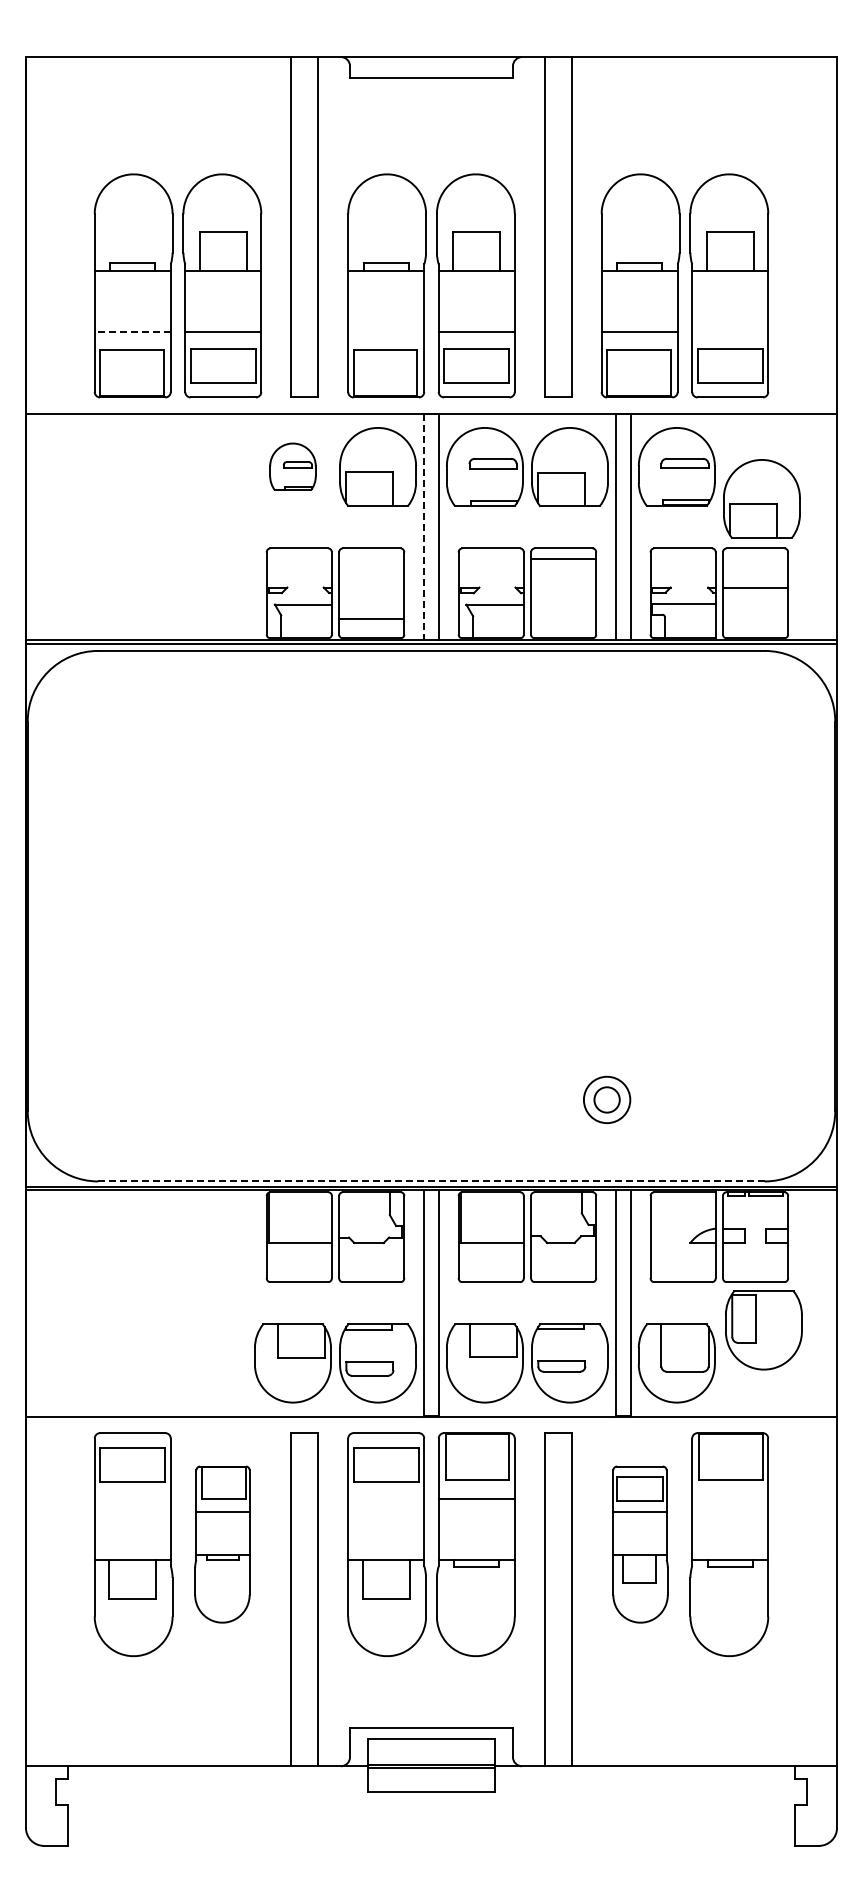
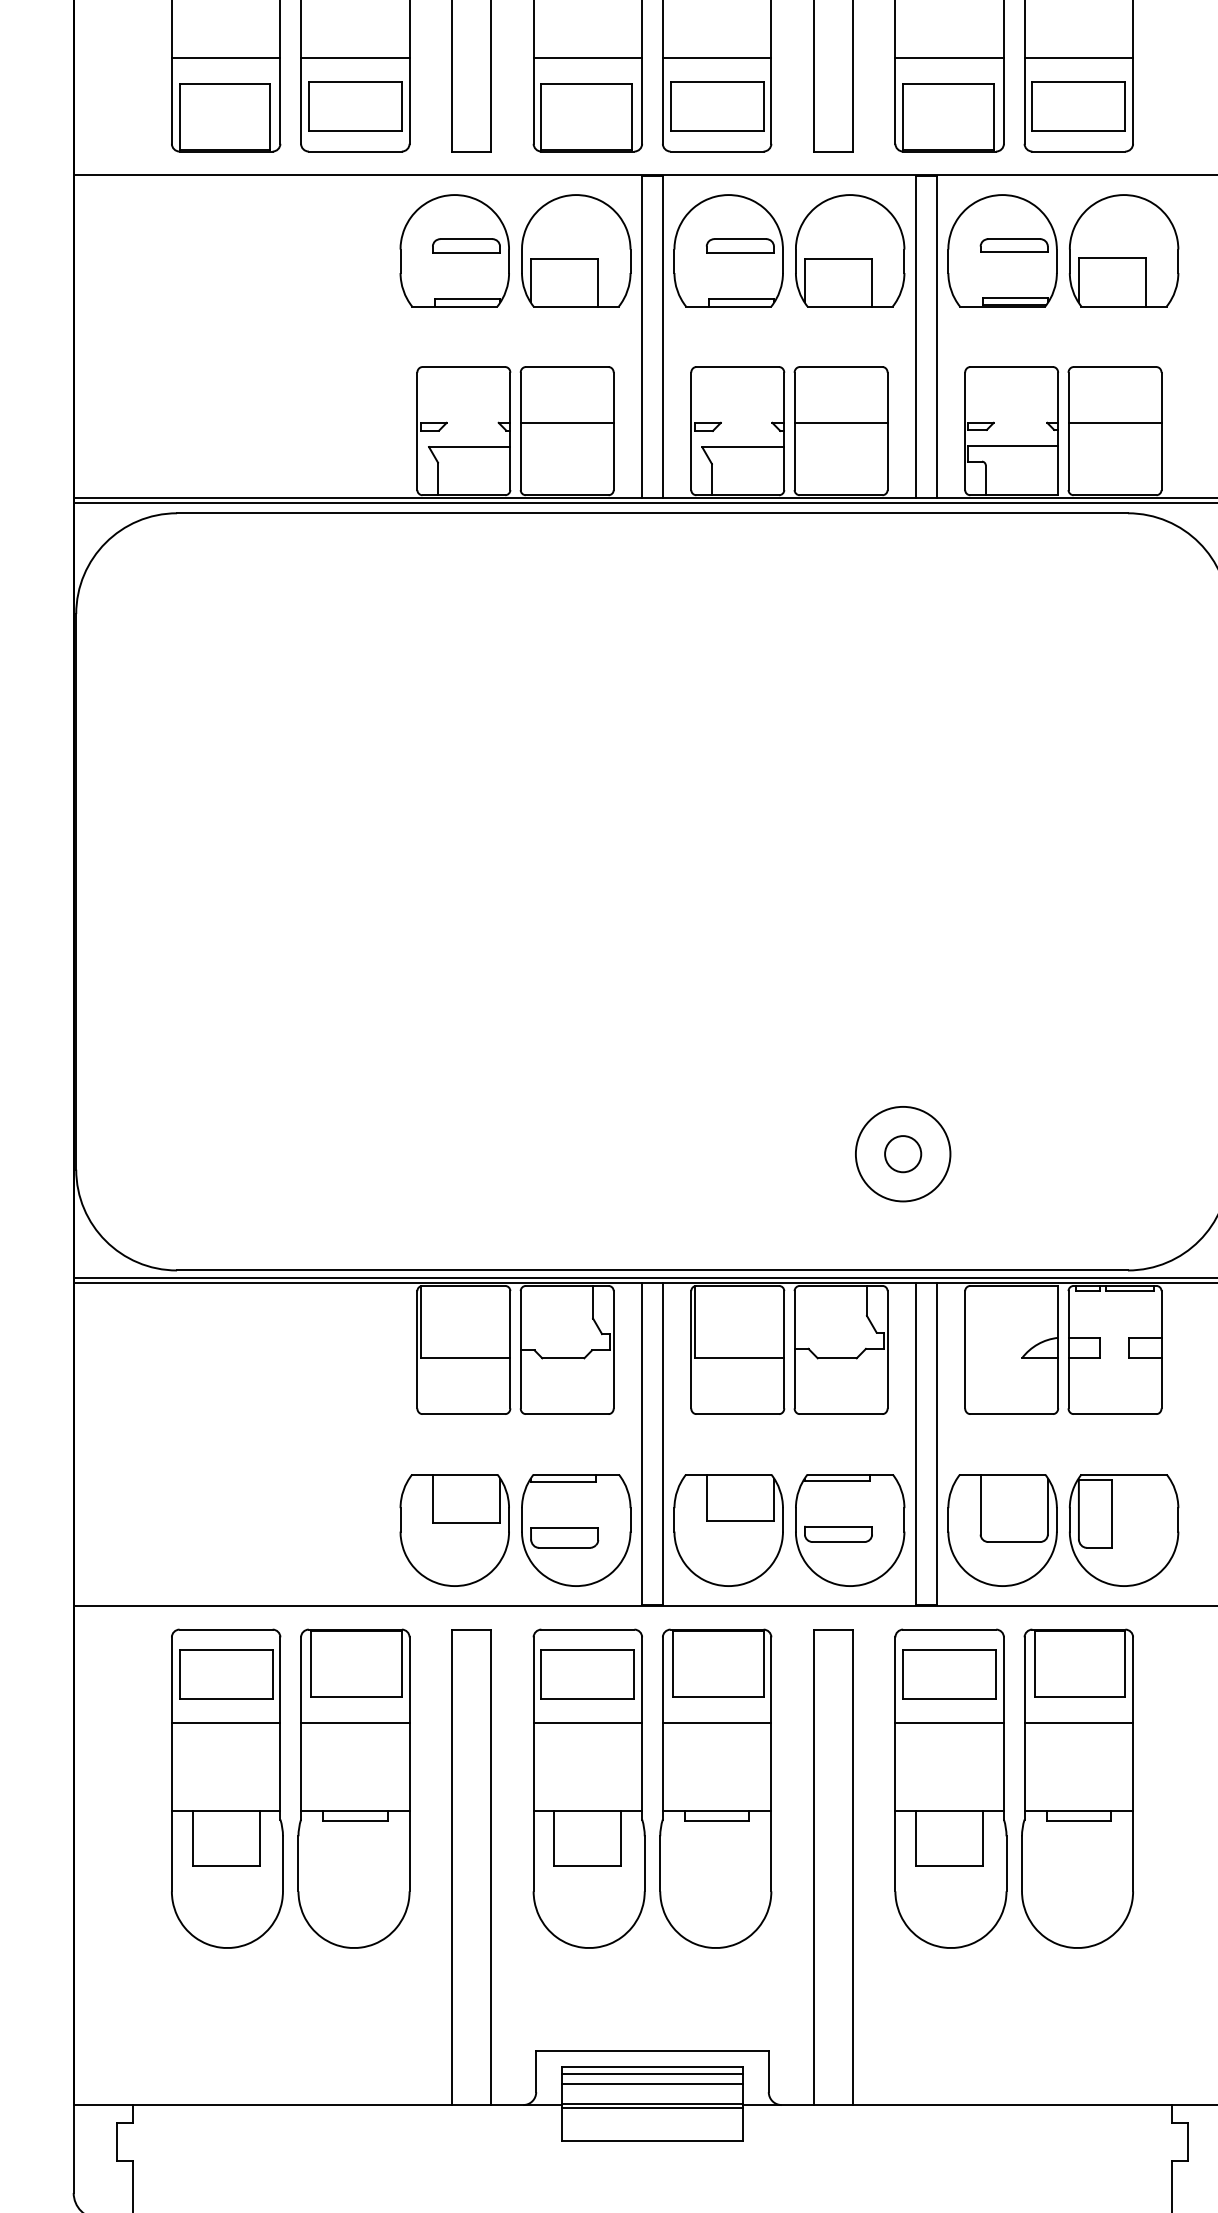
line: (132, 331) -> (225, 57), dashed -> solid
line: (386, 331) -> (588, 57), added
line: (730, 331) -> (1079, 57), added
part: (292, 466) -> (454, 250), size x1.67
part: (761, 498) -> (1123, 250), moved
line: (424, 527) -> (642, 337), dashed -> solid
line: (563, 558) -> (840, 422), moved
line: (371, 618) -> (566, 422), moved
circle: (606, 1099) -> (902, 1153), size x1.43
line: (431, 1181) -> (652, 1270), dashed -> solid
part: (763, 1330) -> (1123, 1530), moved
line: (132, 1498) -> (225, 1722), added
line: (386, 1498) -> (588, 1722), added
line: (730, 1498) -> (1079, 1722), added
part: (222, 1544) -> (354, 1788), size x1.43
part: (640, 1544) -> (950, 1788), size x1.43
line: (431, 1744) -> (652, 2074), added
line: (431, 1751) -> (652, 2084), added

